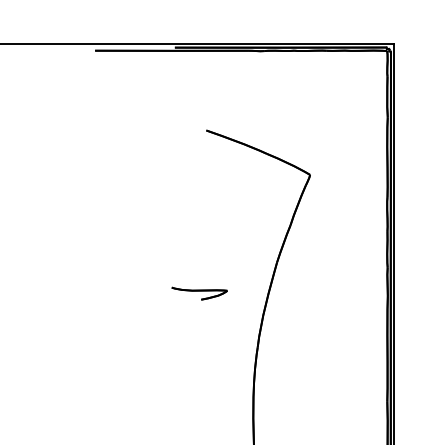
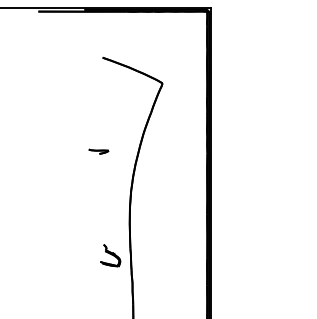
part: (199, 292) -> (98, 151), size x0.62

